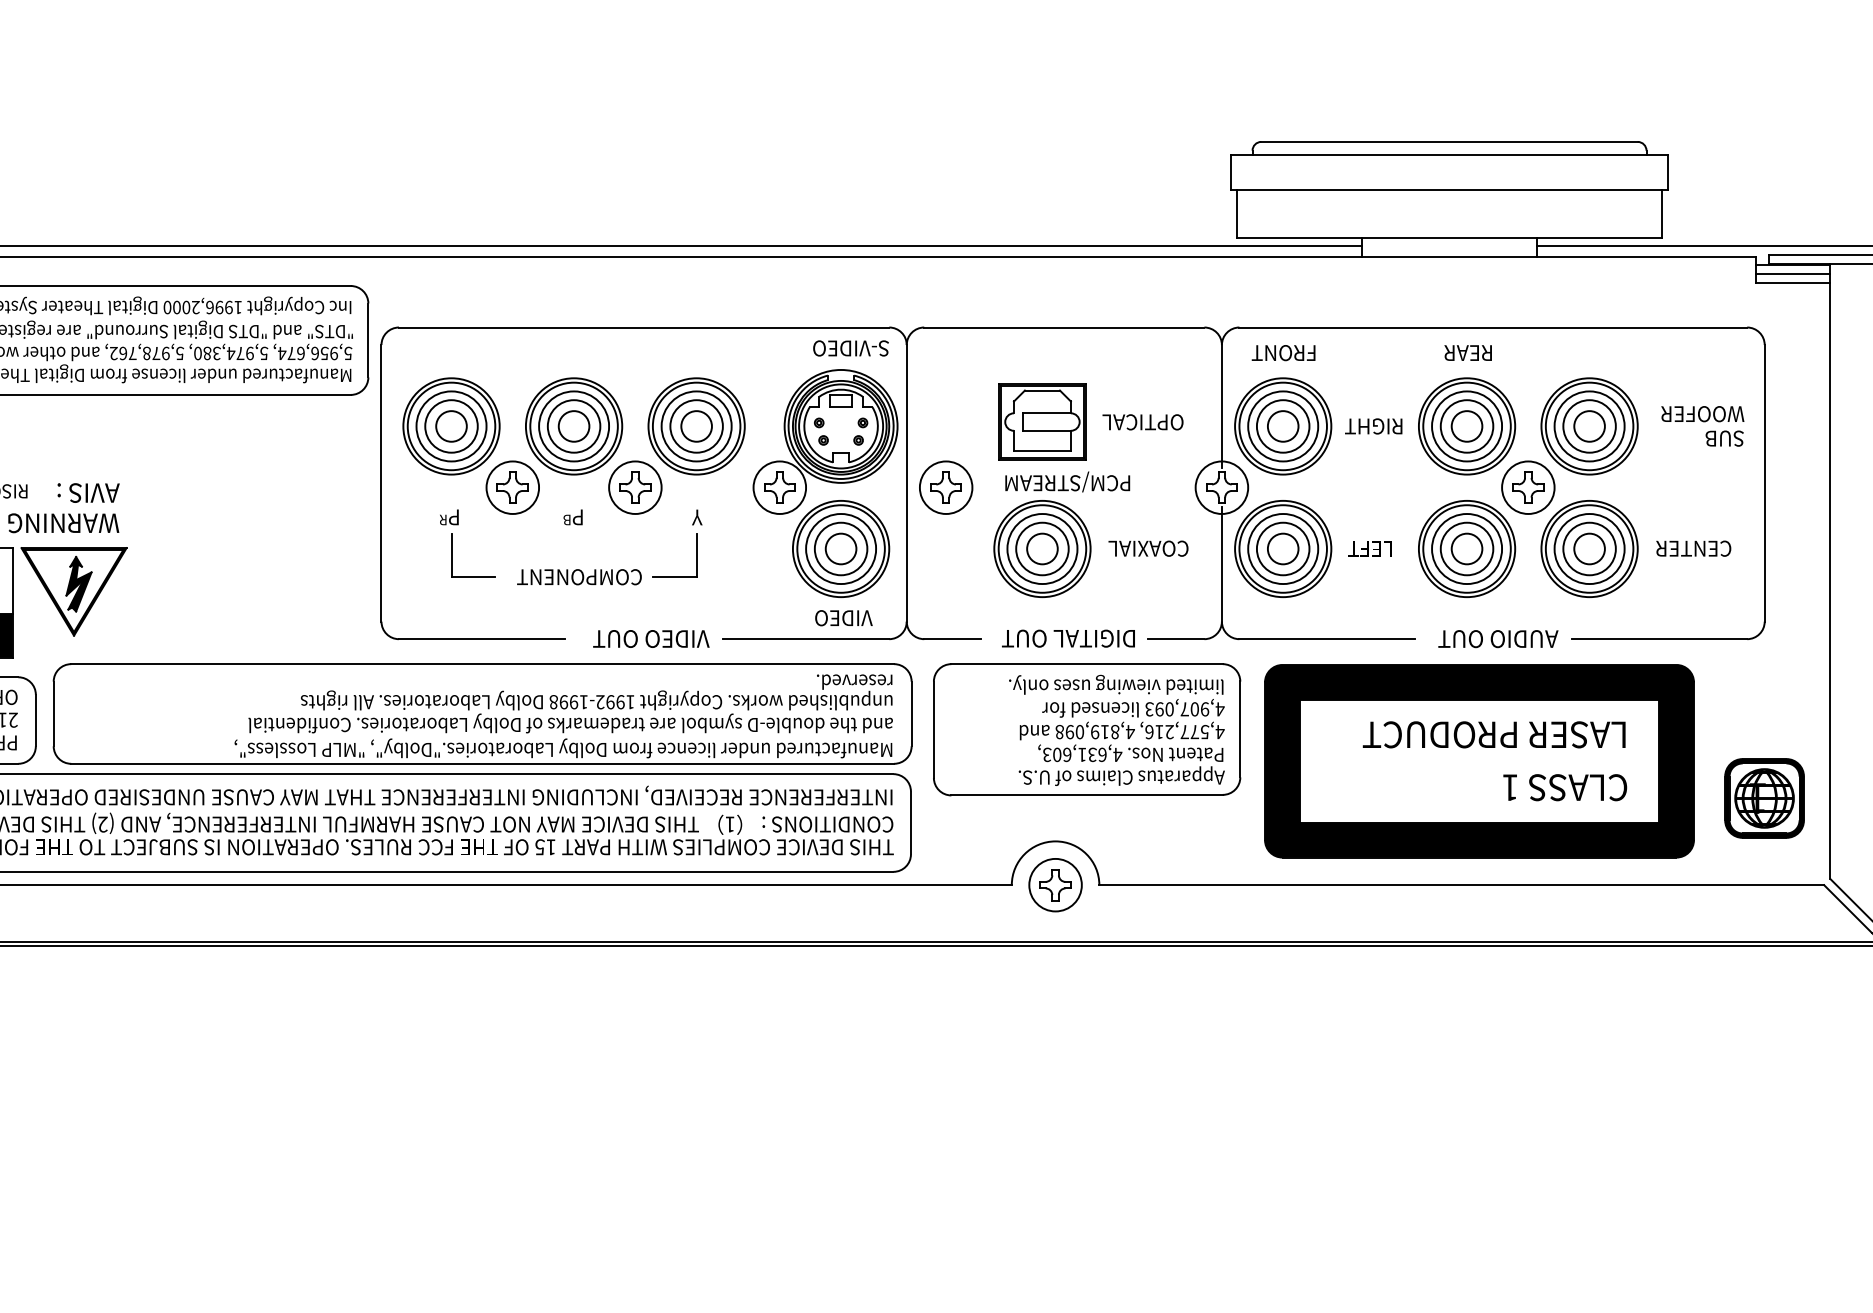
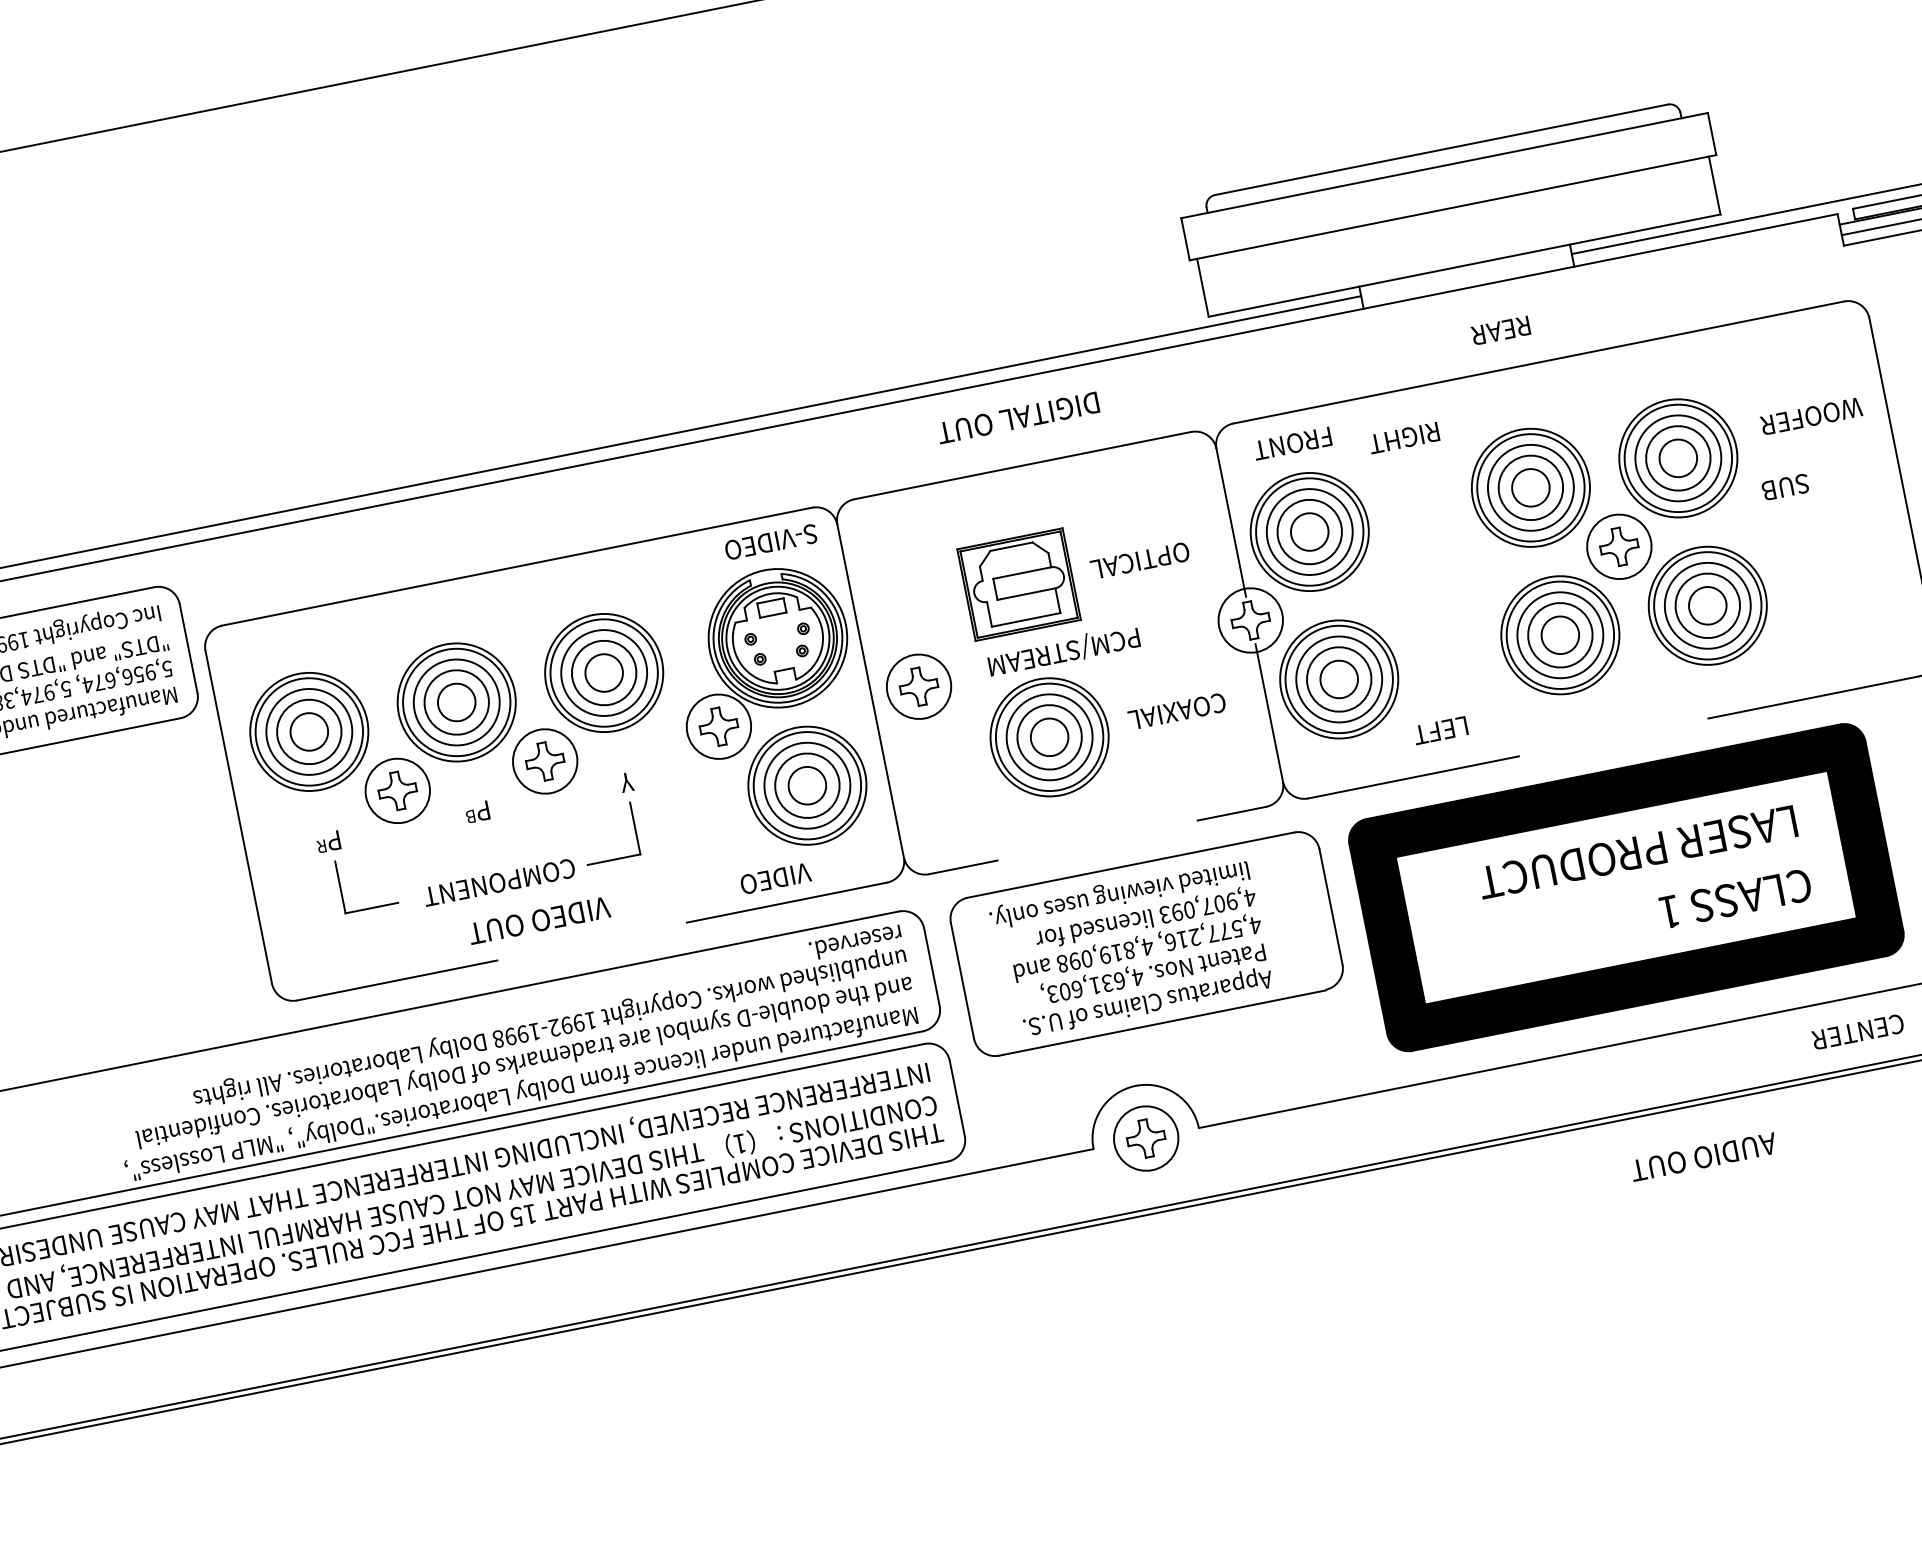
text: (1467, 352) -> (1499, 330), moved
text: (1373, 426) -> (1403, 438), moved
text: (1724, 438) -> (1785, 487), moved
text: (1369, 548) -> (1439, 730), moved
text: (1693, 548) -> (1857, 1031), moved
text: (843, 618) -> (775, 879), moved
text: (651, 638) -> (539, 919), moved
text: (1068, 638) -> (1018, 417), moved
text: (1498, 639) -> (1704, 1157), moved
text: (1116, 729) -> (1130, 946), moved

